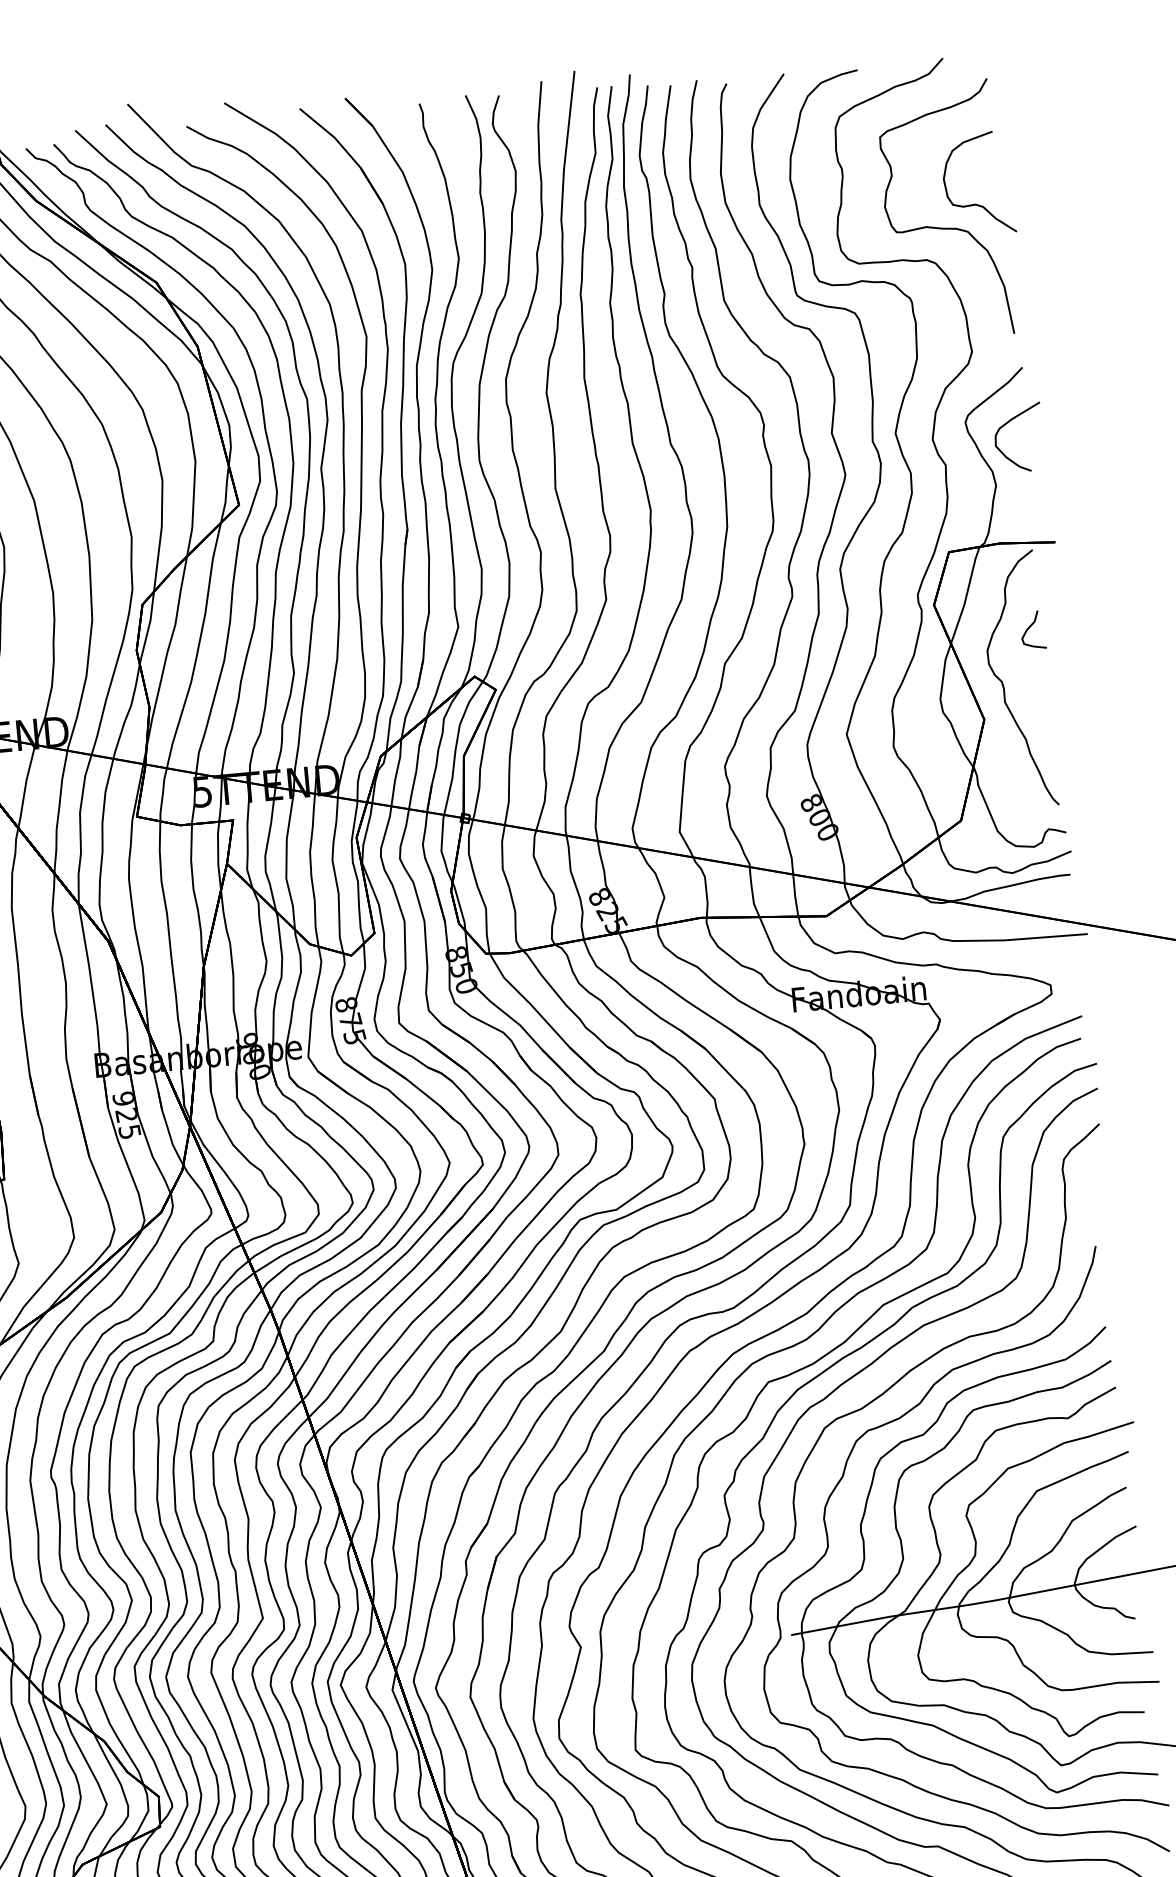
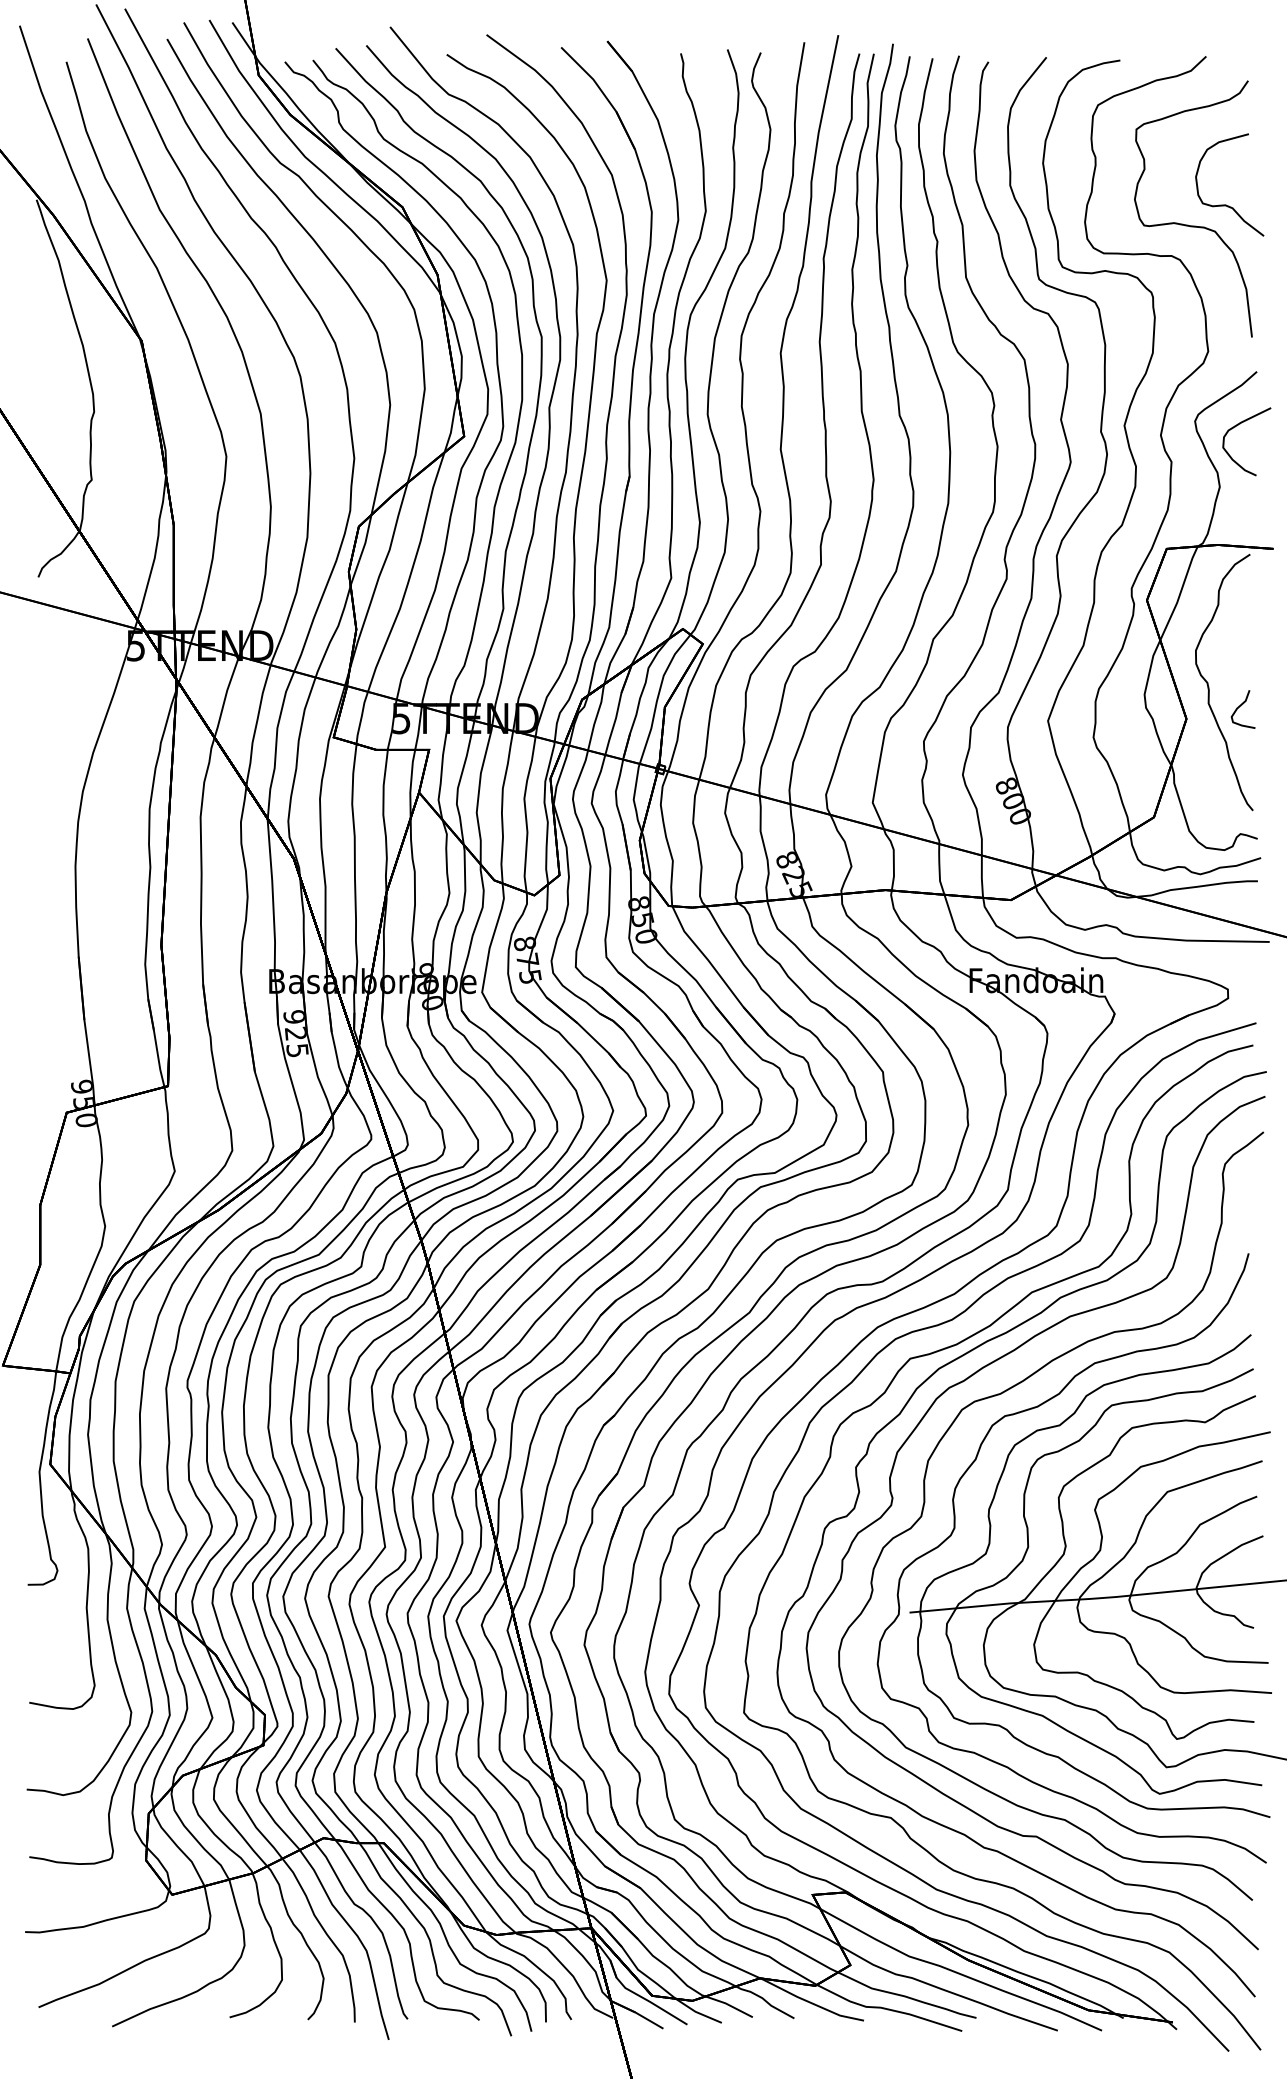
curve: (1030, 627) -> (1240, 706), moved

